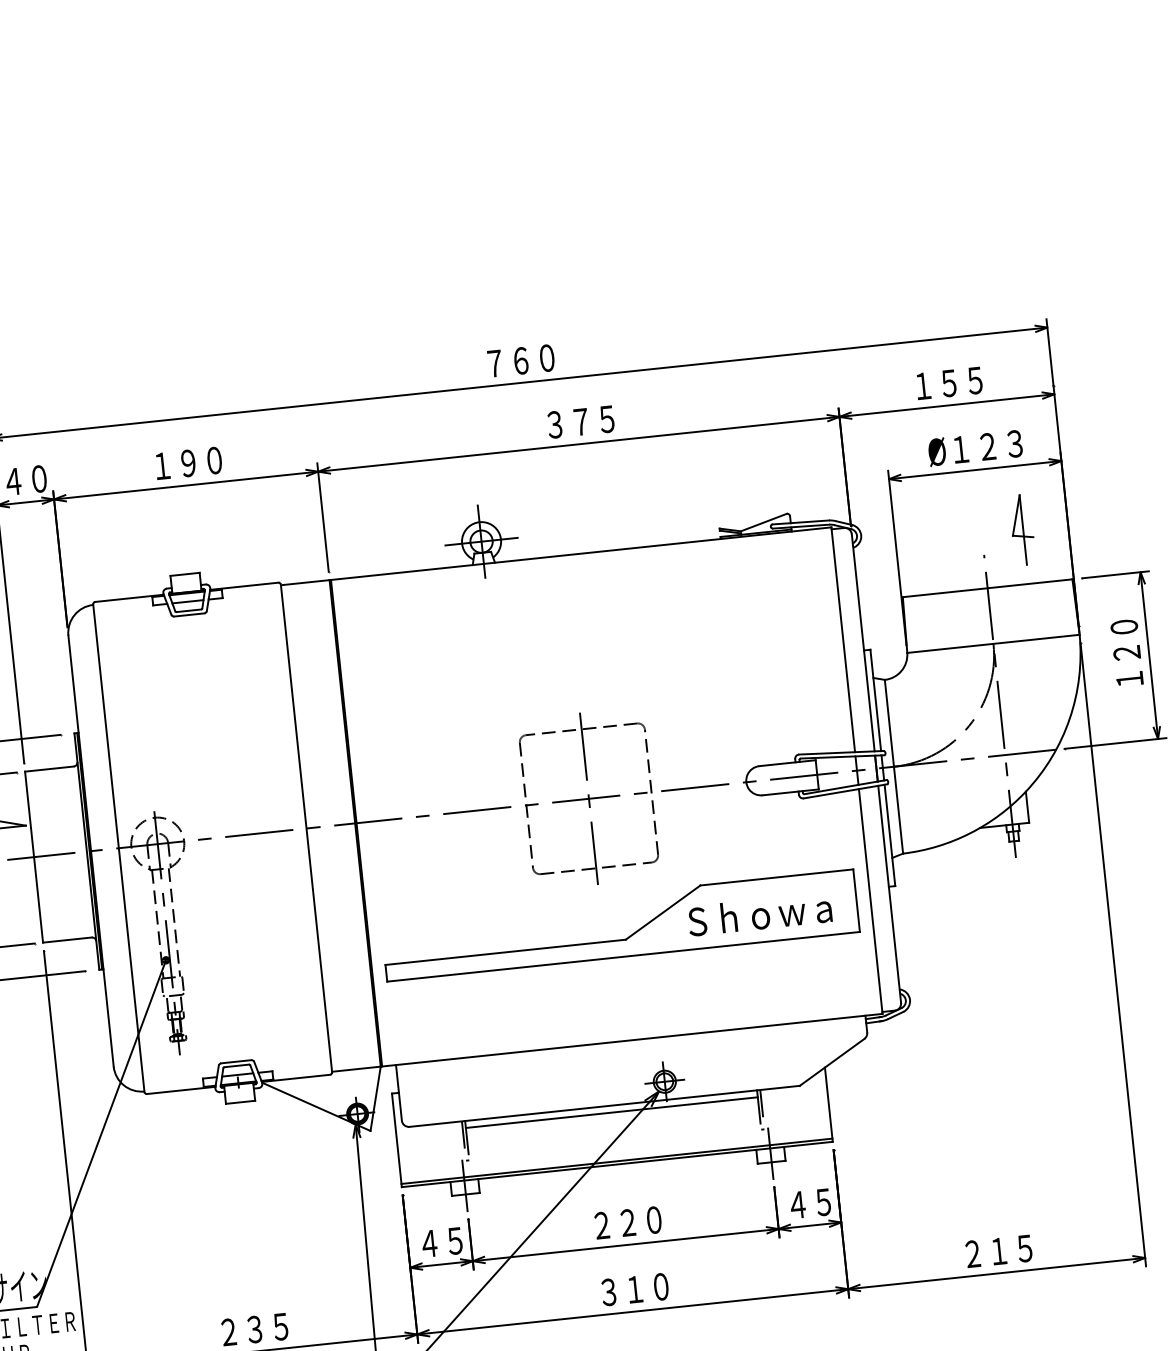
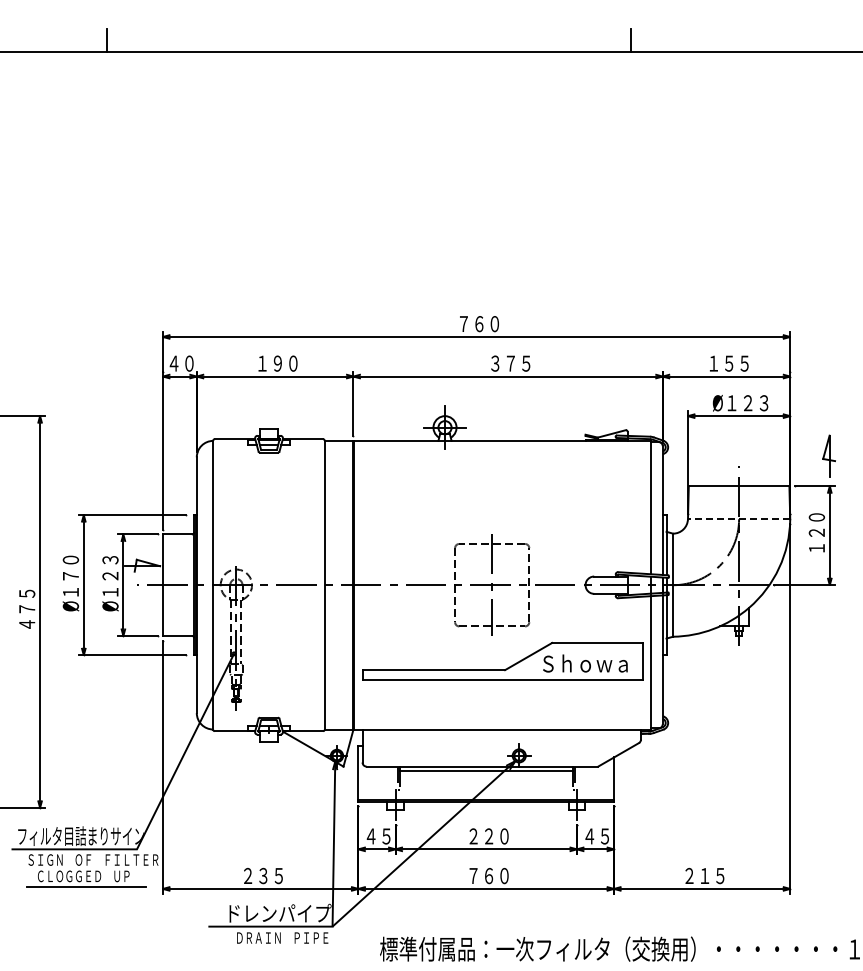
part: (1021, 528) -> (828, 455), moved
line: (992, 644) -> (738, 519), solid -> dashed
text: (622, 1290) -> (481, 875), ３１０ -> ７６０

